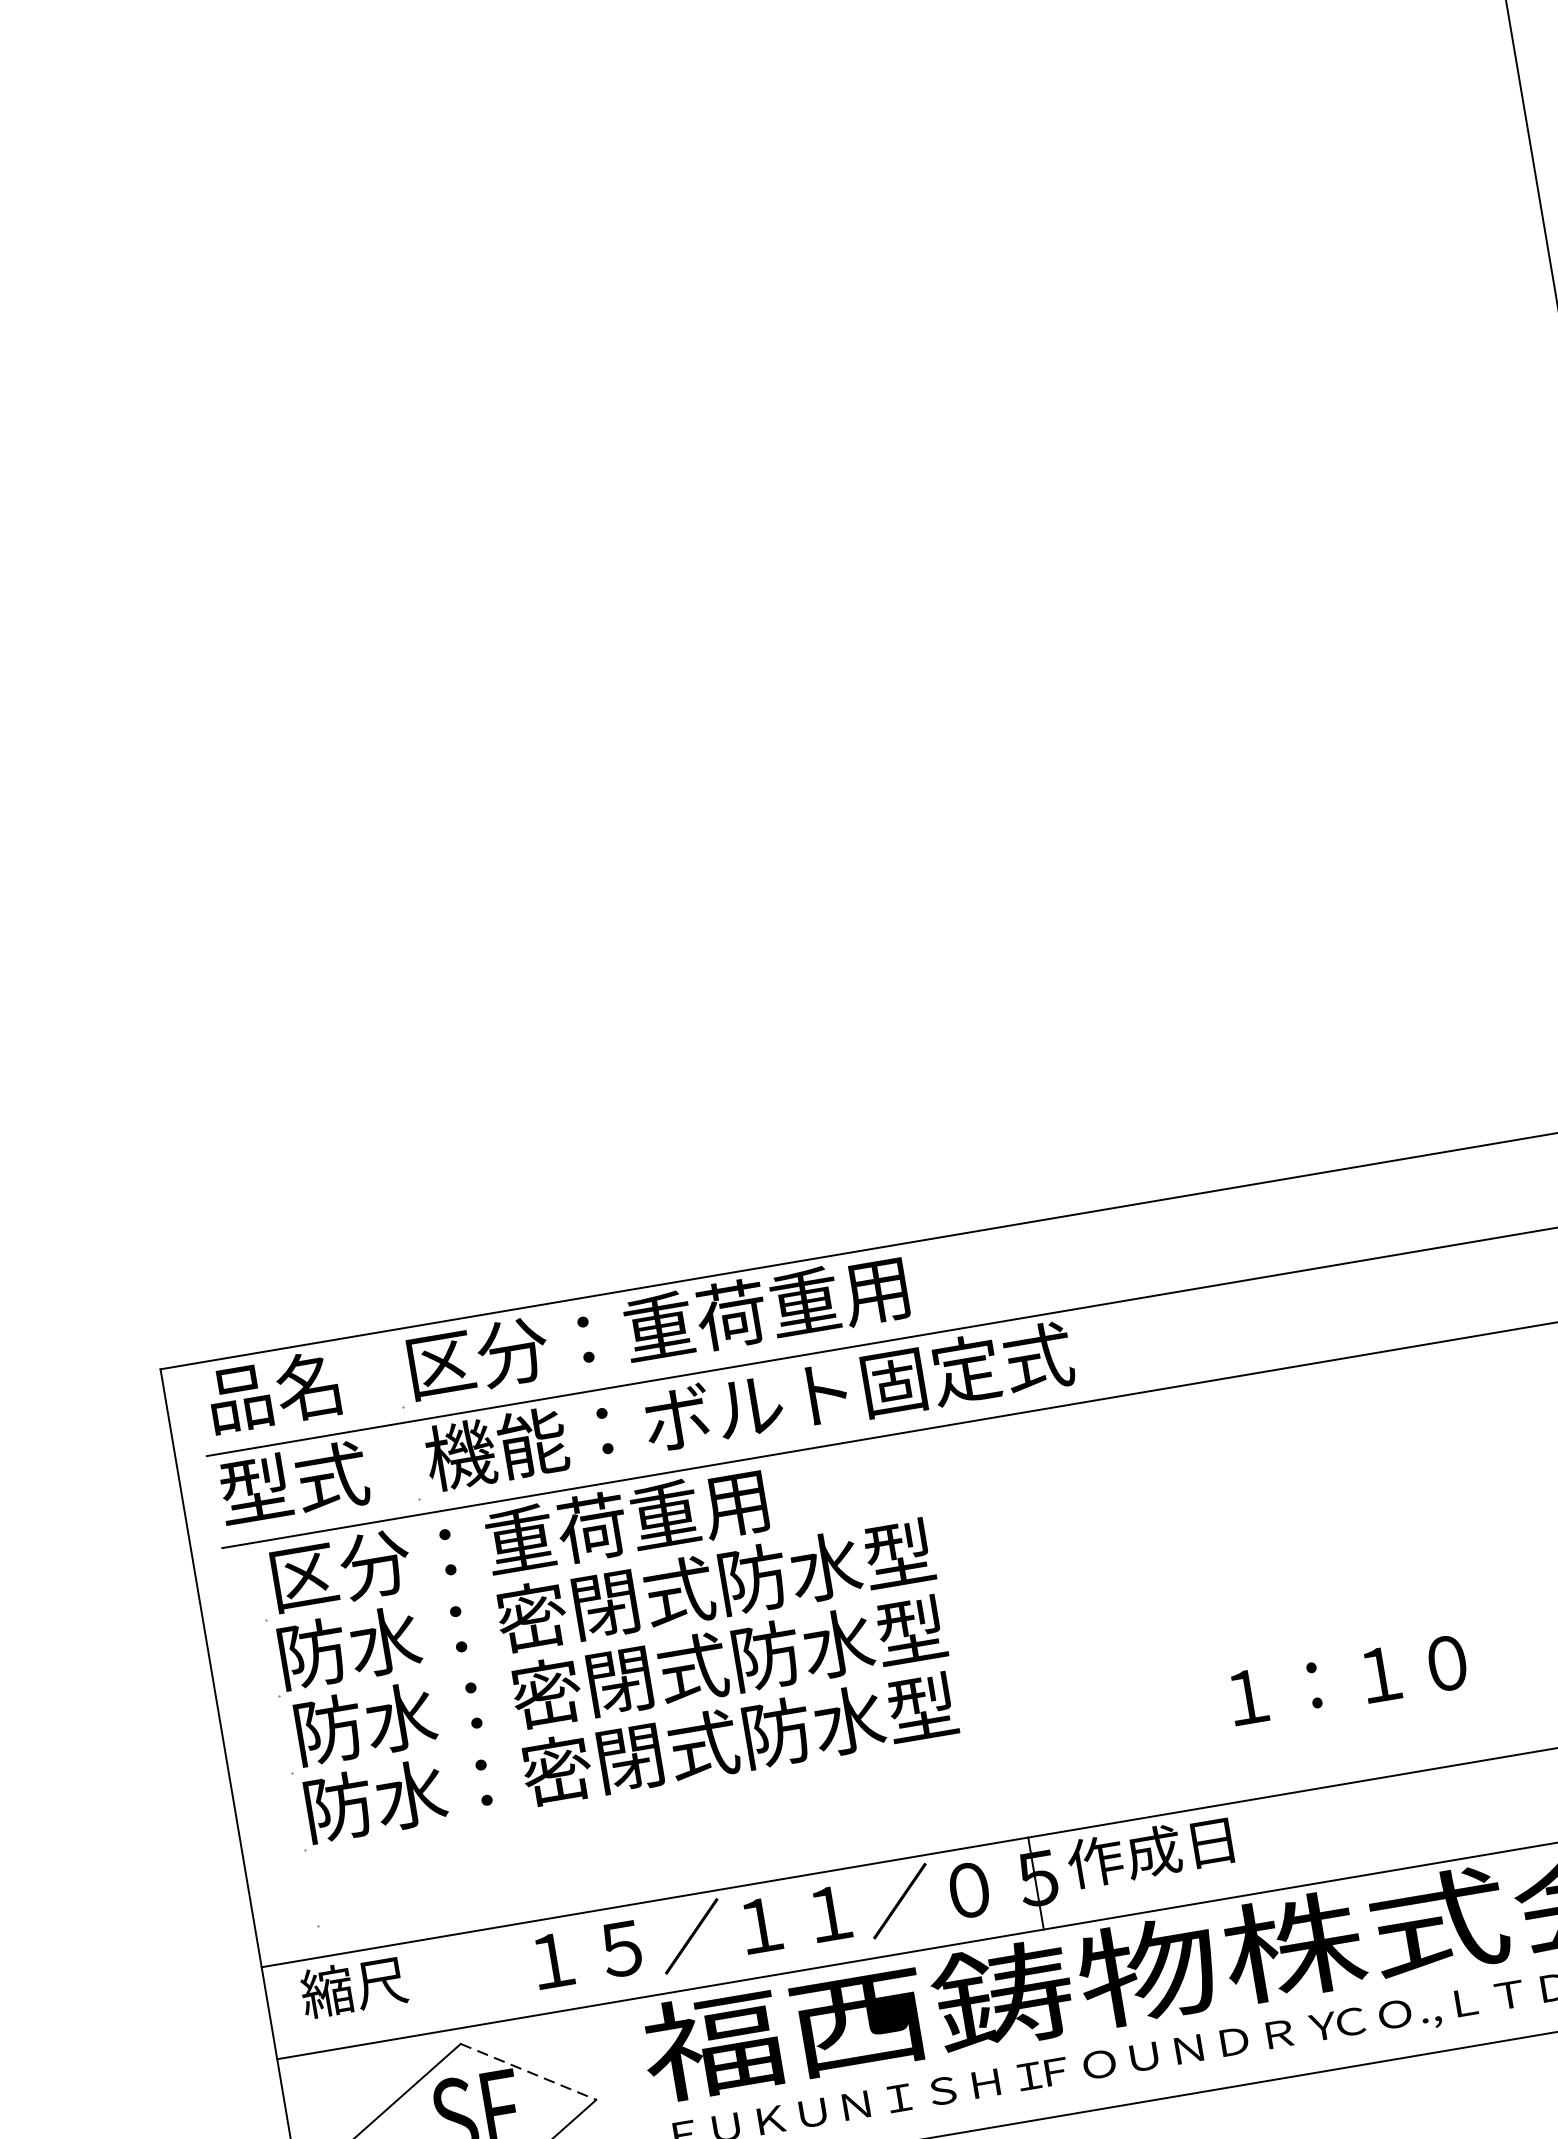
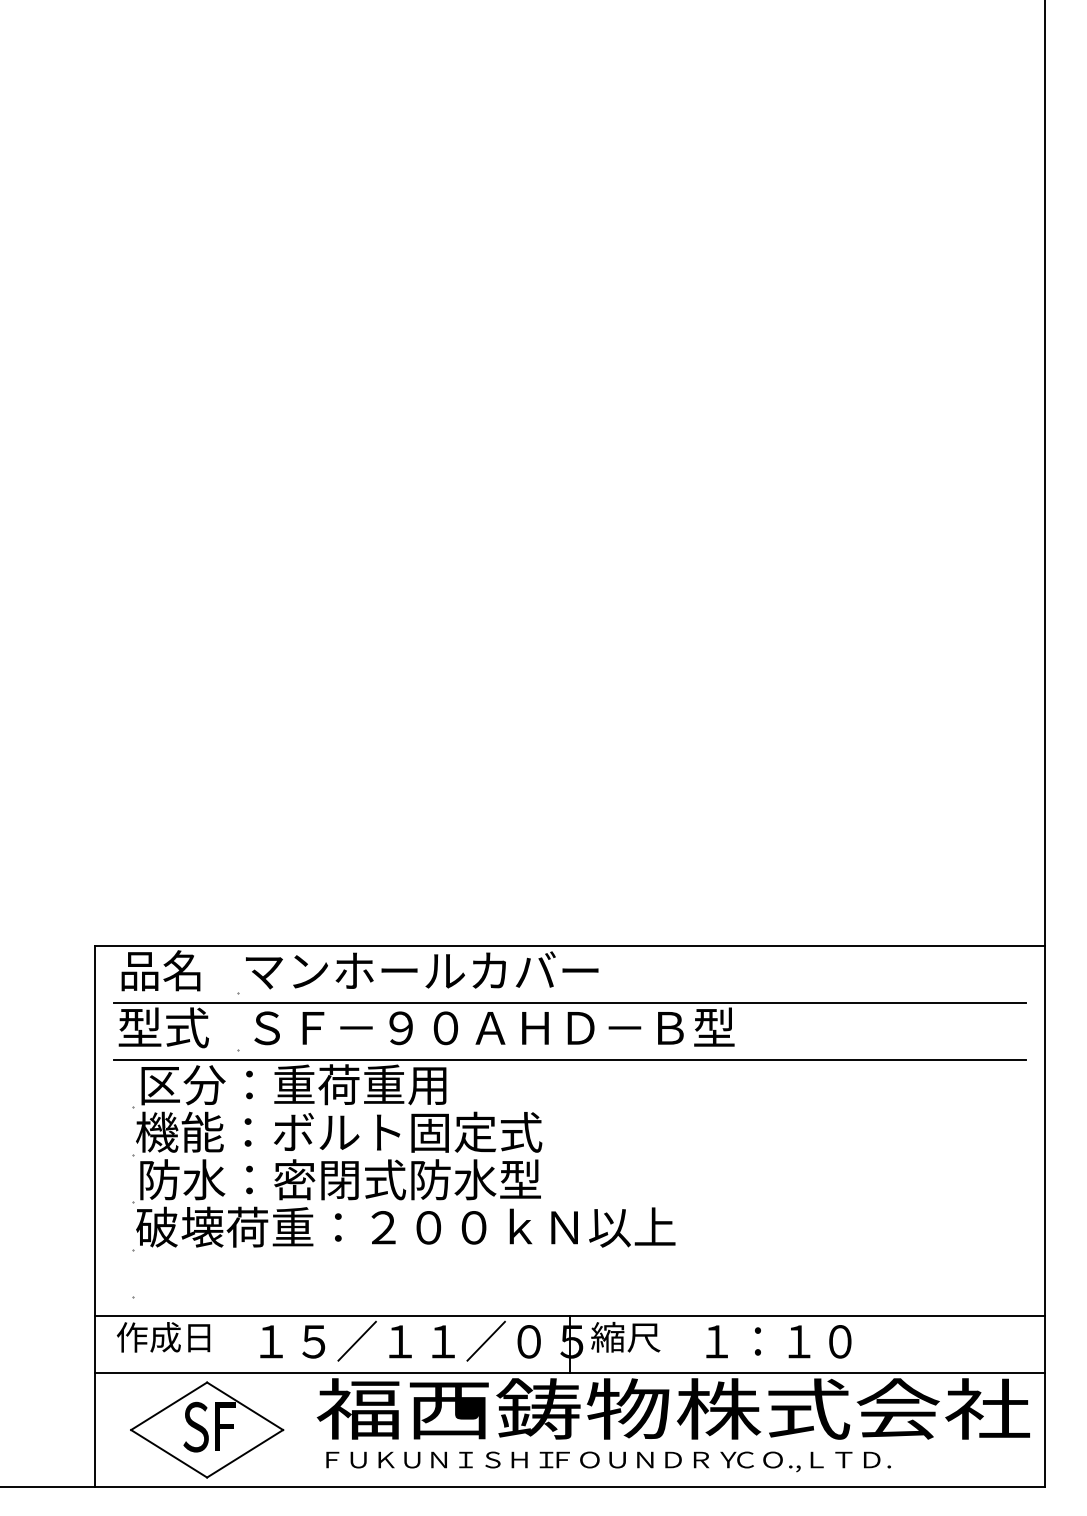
text: (694, 1320) -> (421, 970), 区分：重荷重用 -> マンホールカバー
text: (821, 1393) -> (490, 1027), 機能：ボルト固定式 -> ＳＦ－９０ＡＨＤ－Ｂ型
text: (605, 1602) -> (339, 1131), 防水：密閉式防水型 -> 機能：ボルト固定式
text: (1347, 1679) -> (778, 1341), moved
text: (738, 1738) -> (405, 1226), 防水：密閉式防水型 -> 破壊荷重：２００ｋＮ以上
text: (1149, 1851) -> (641, 1336), 作成日 -> 縮尺
text: (377, 1981) -> (163, 1336), 縮尺 -> 作成日
line: (529, 2072) -> (245, 1406), dashed -> solid

